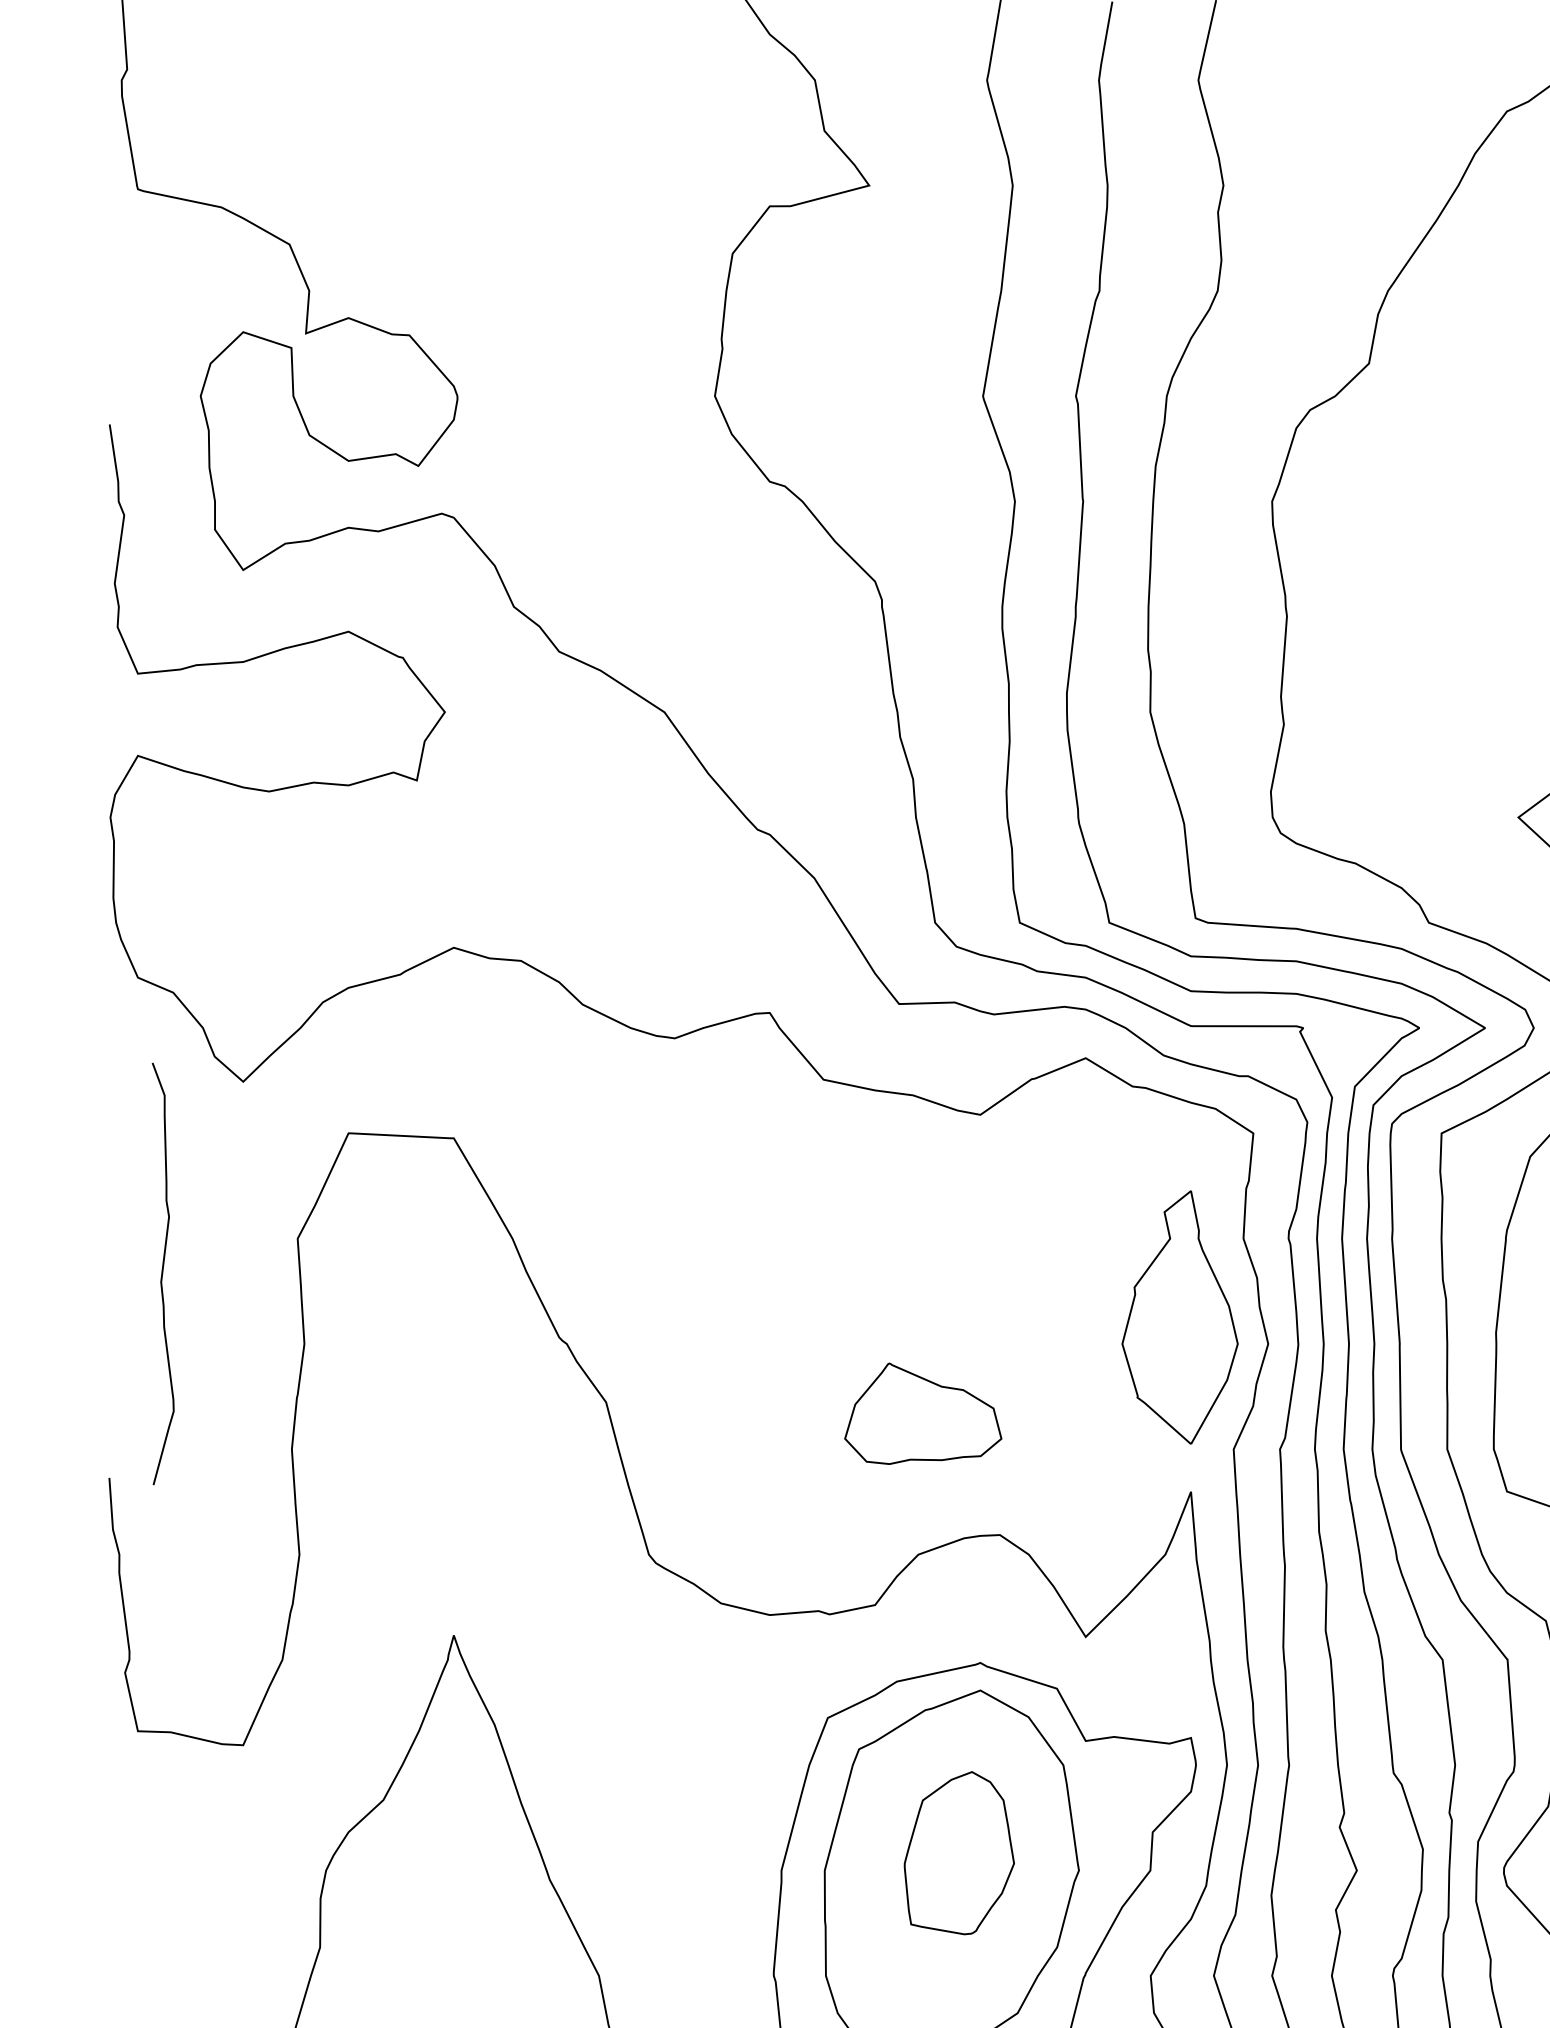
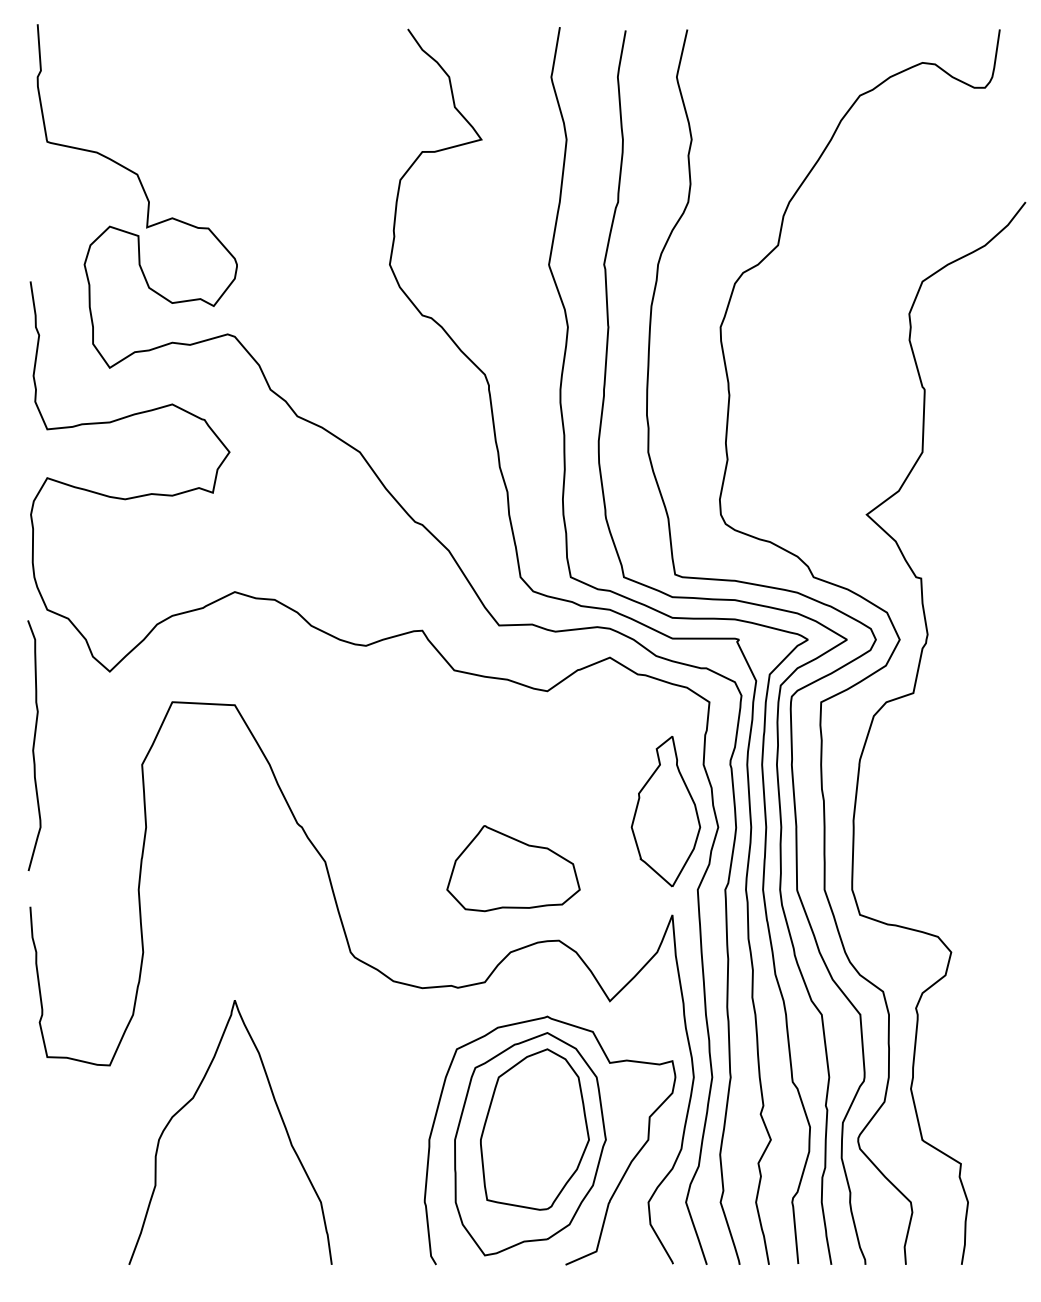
curve: (163, 1273) -> (34, 745), moved
part: (923, 1413) -> (513, 868), size x1.43
part: (958, 1853) -> (534, 1129), size x1.67

